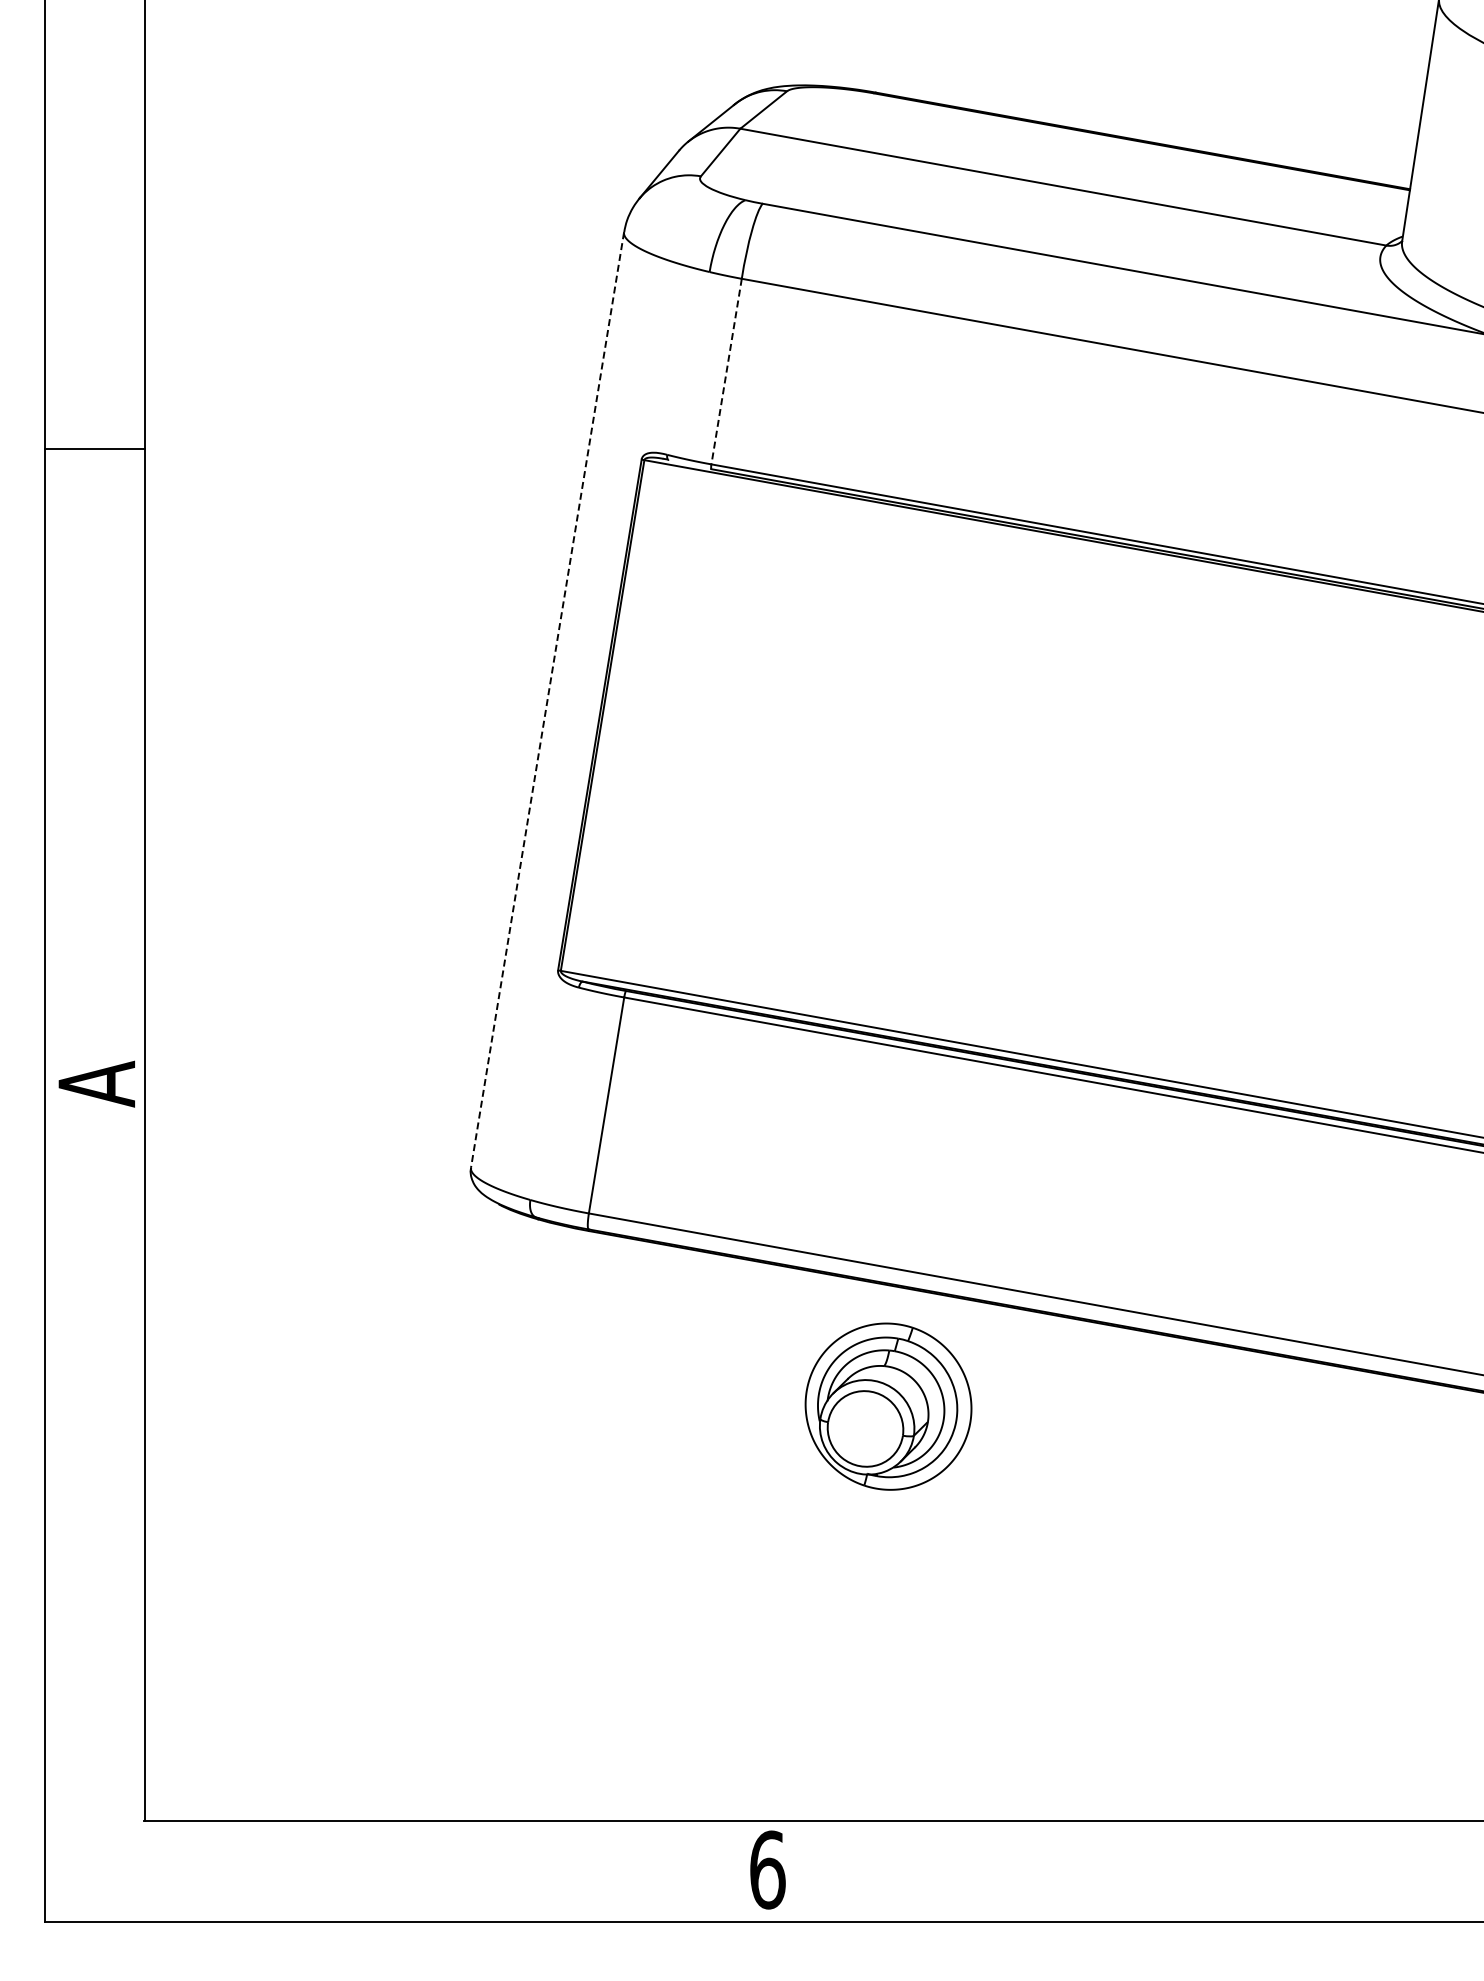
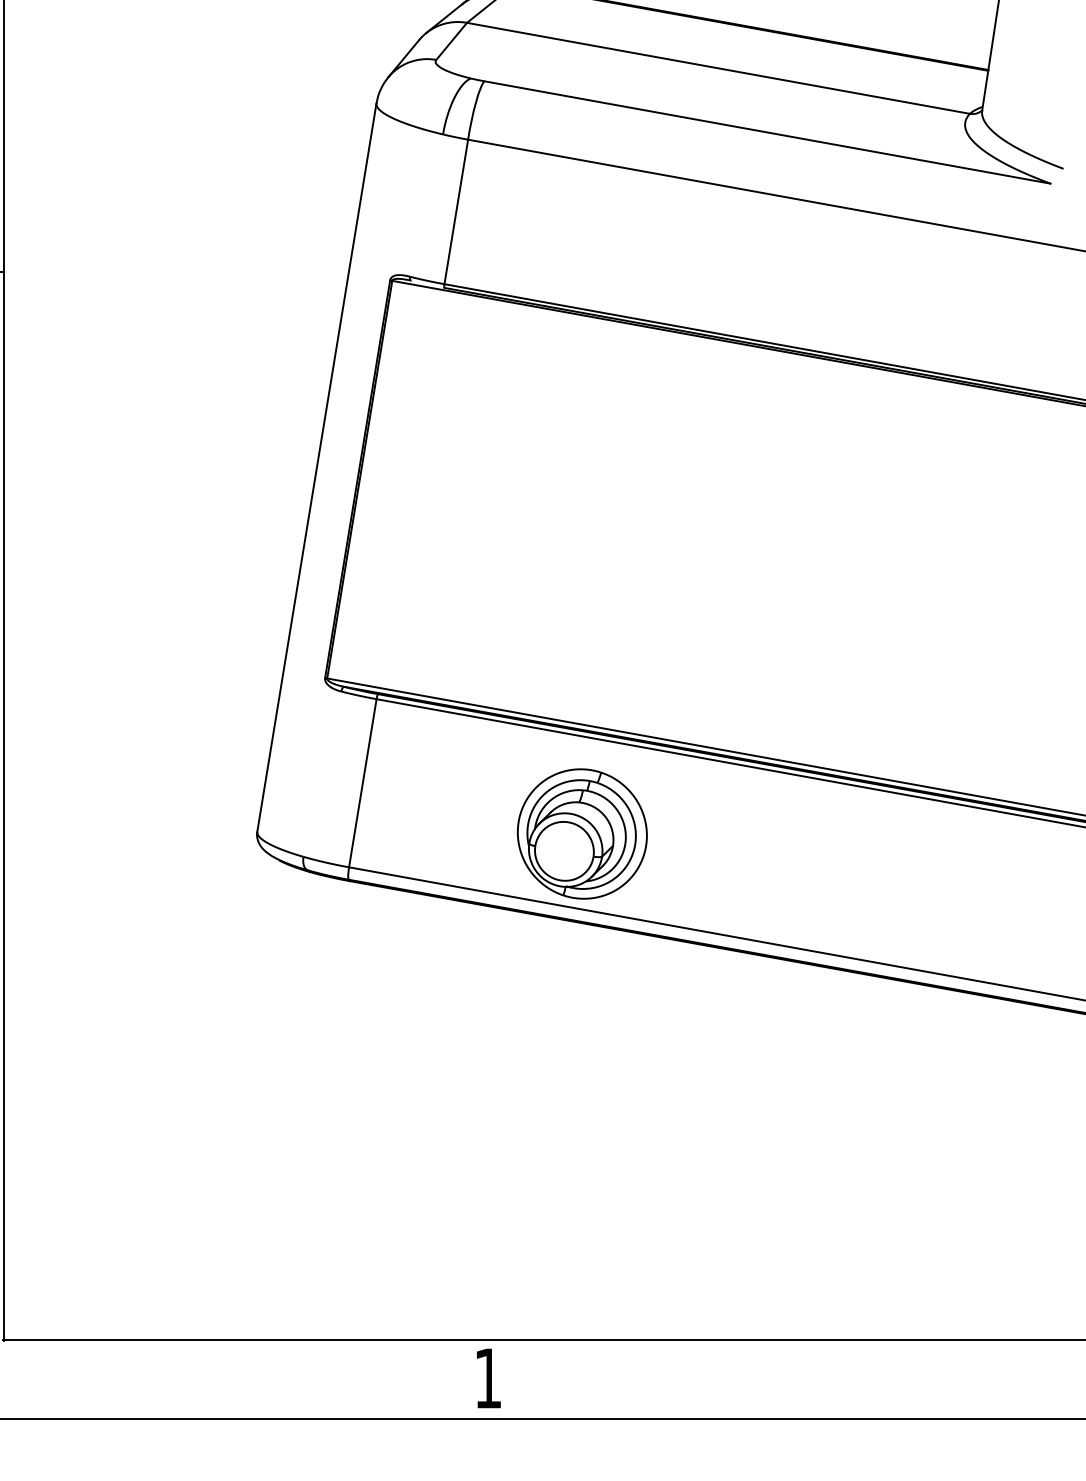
line: (726, 372) -> (456, 212), dashed -> solid
line: (547, 700) -> (316, 467), dashed -> solid
part: (888, 1406) -> (582, 833), moved
text: (767, 1869) -> (488, 1378), 6 -> 1

